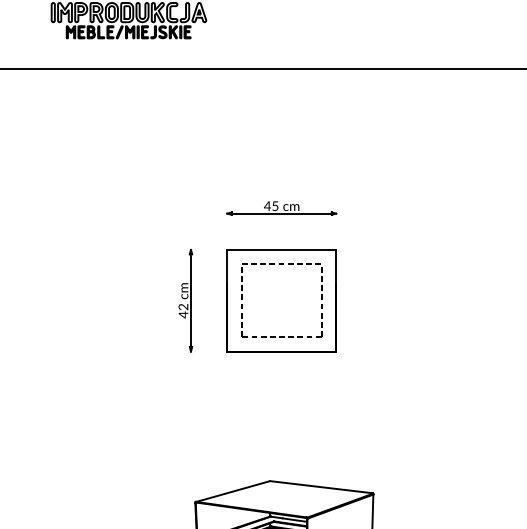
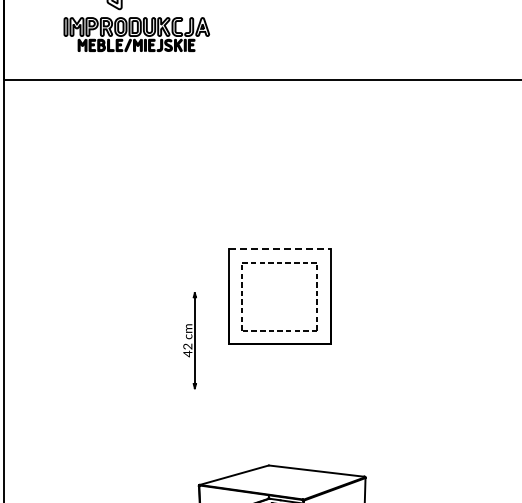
part: (281, 208) -> (279, 210), removed
line: (281, 250) -> (279, 249), solid -> dashed
part: (185, 300) -> (189, 340), moved

